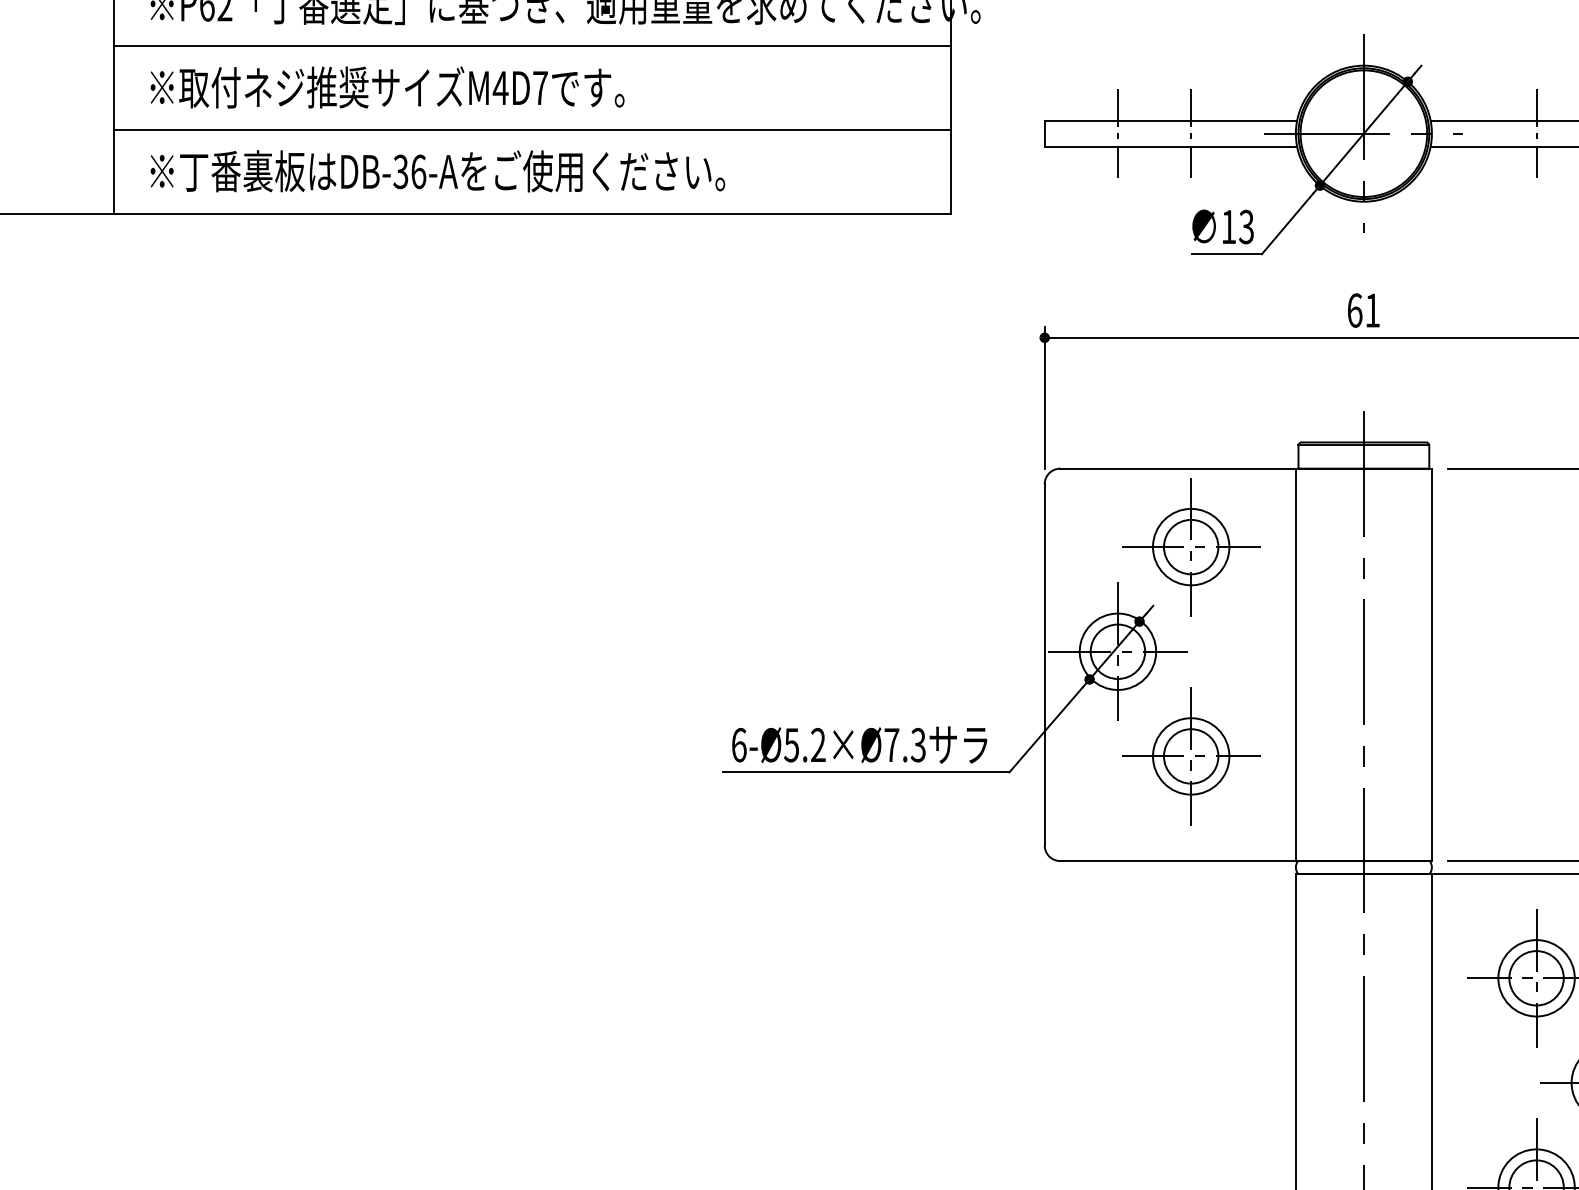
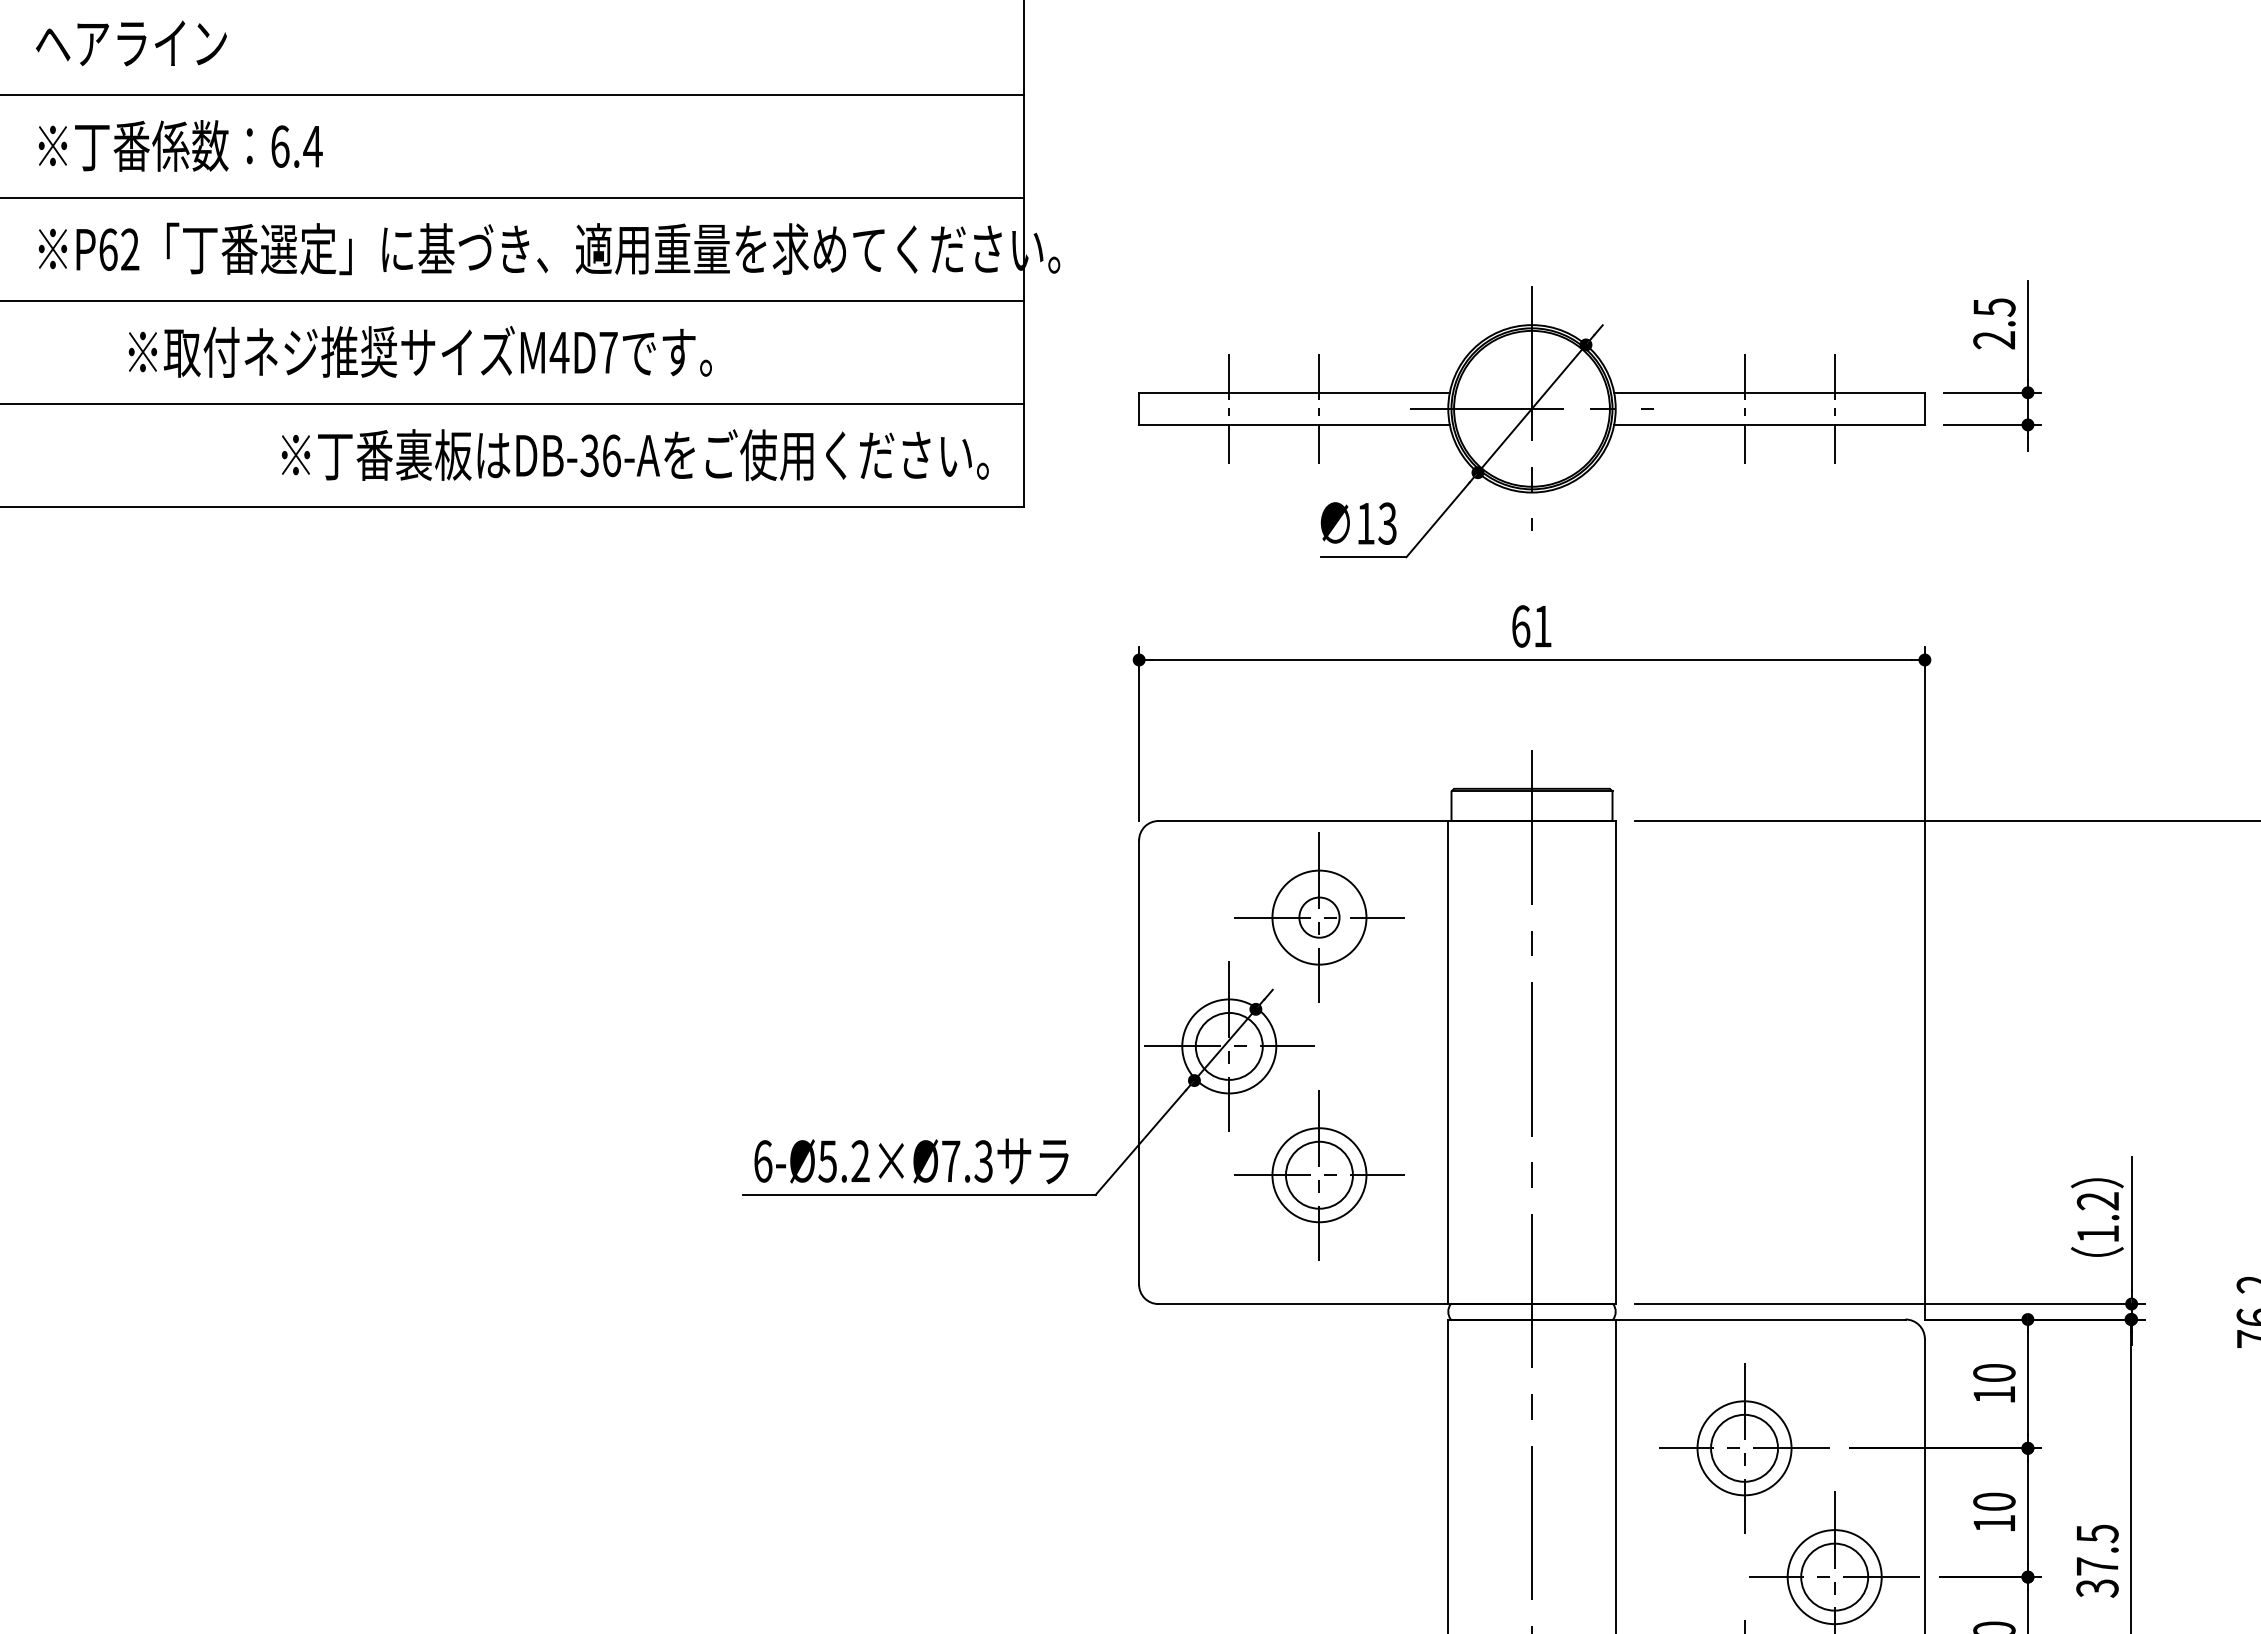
text: (386, 87) -> (419, 351), moved
text: (437, 171) -> (634, 455), moved
circle: (1190, 547) -> (1318, 917), size x0.6

